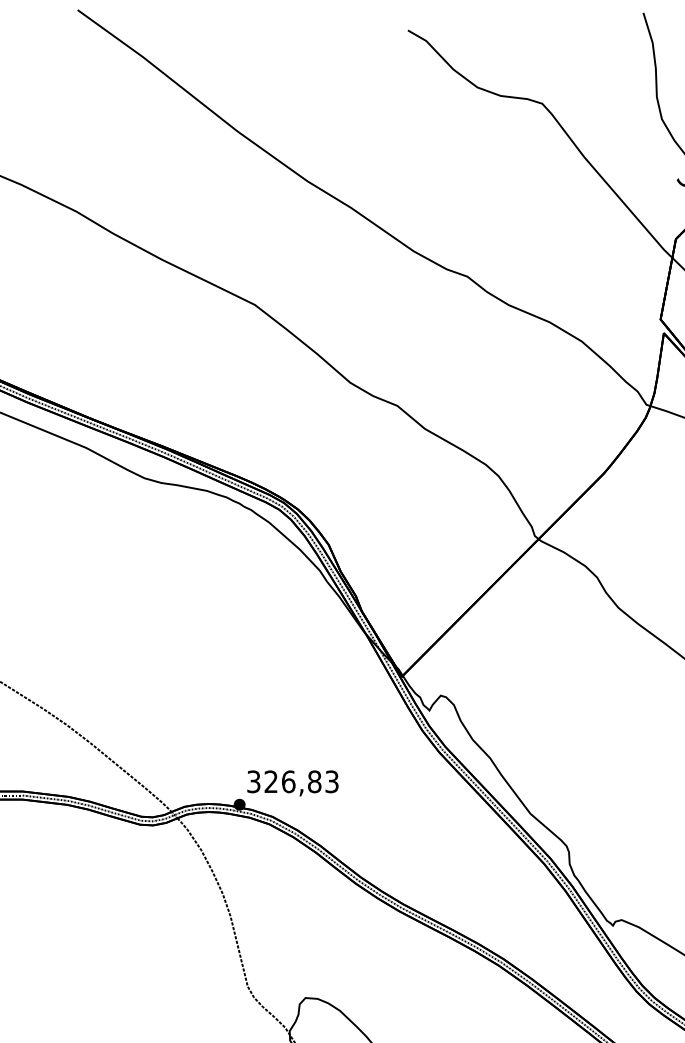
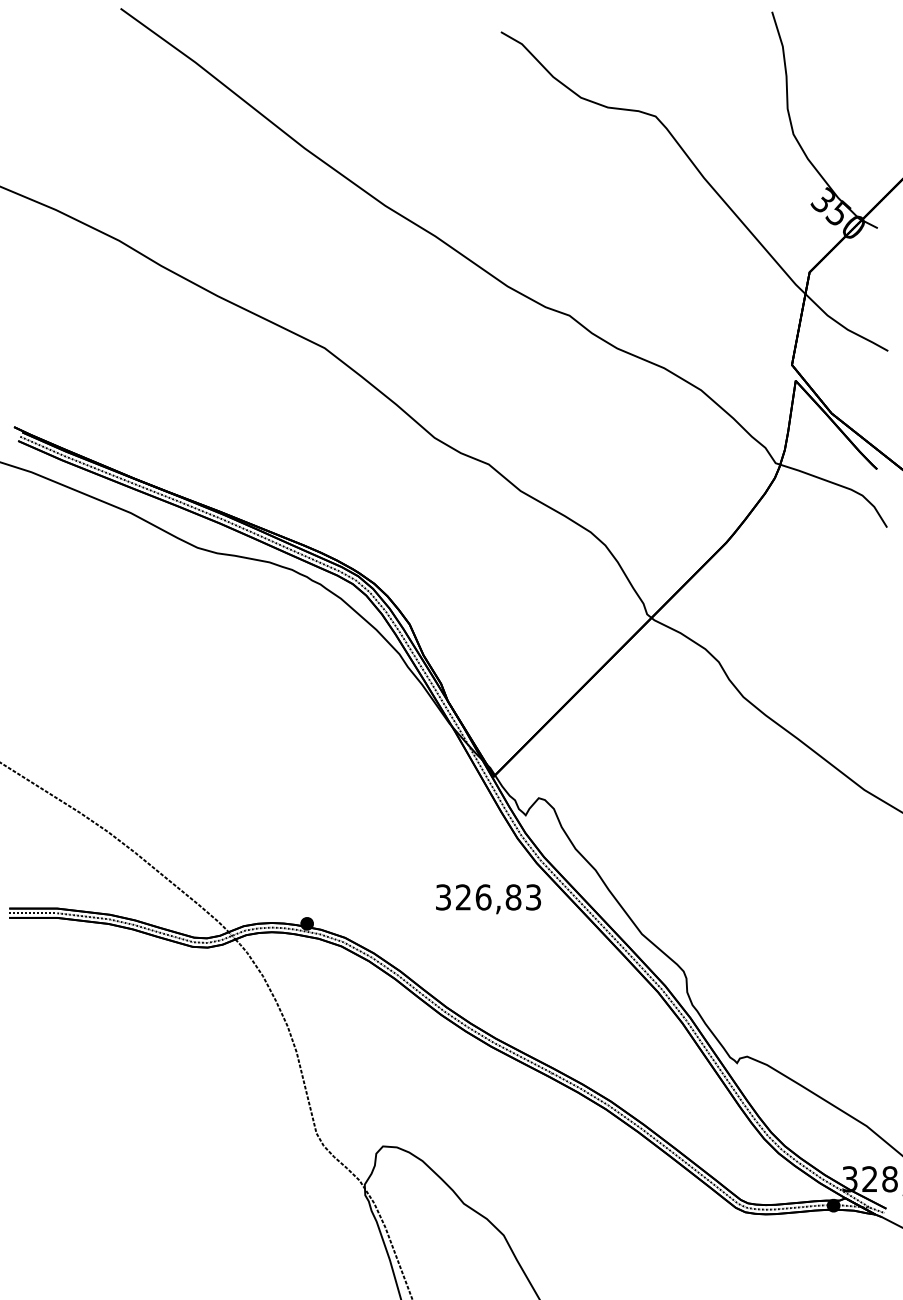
text: (292, 783) -> (488, 899), moved

